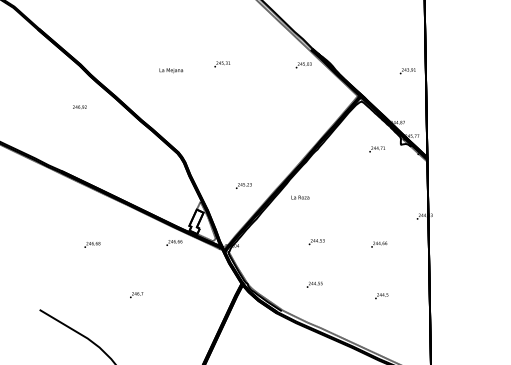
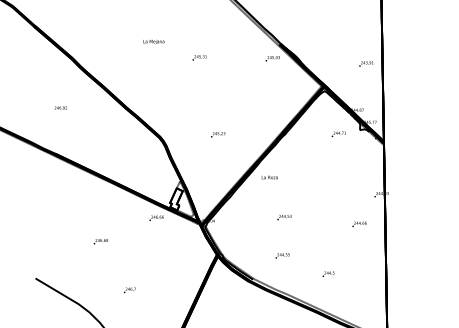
text: (171, 70) -> (154, 41), moved
text: (79, 106) -> (60, 107), moved
text: (243, 185) -> (217, 134), moved
text: (92, 244) -> (101, 241), moved
text: (379, 244) -> (359, 224), moved
text: (136, 295) -> (129, 290), moved
text: (381, 296) -> (328, 274), moved

